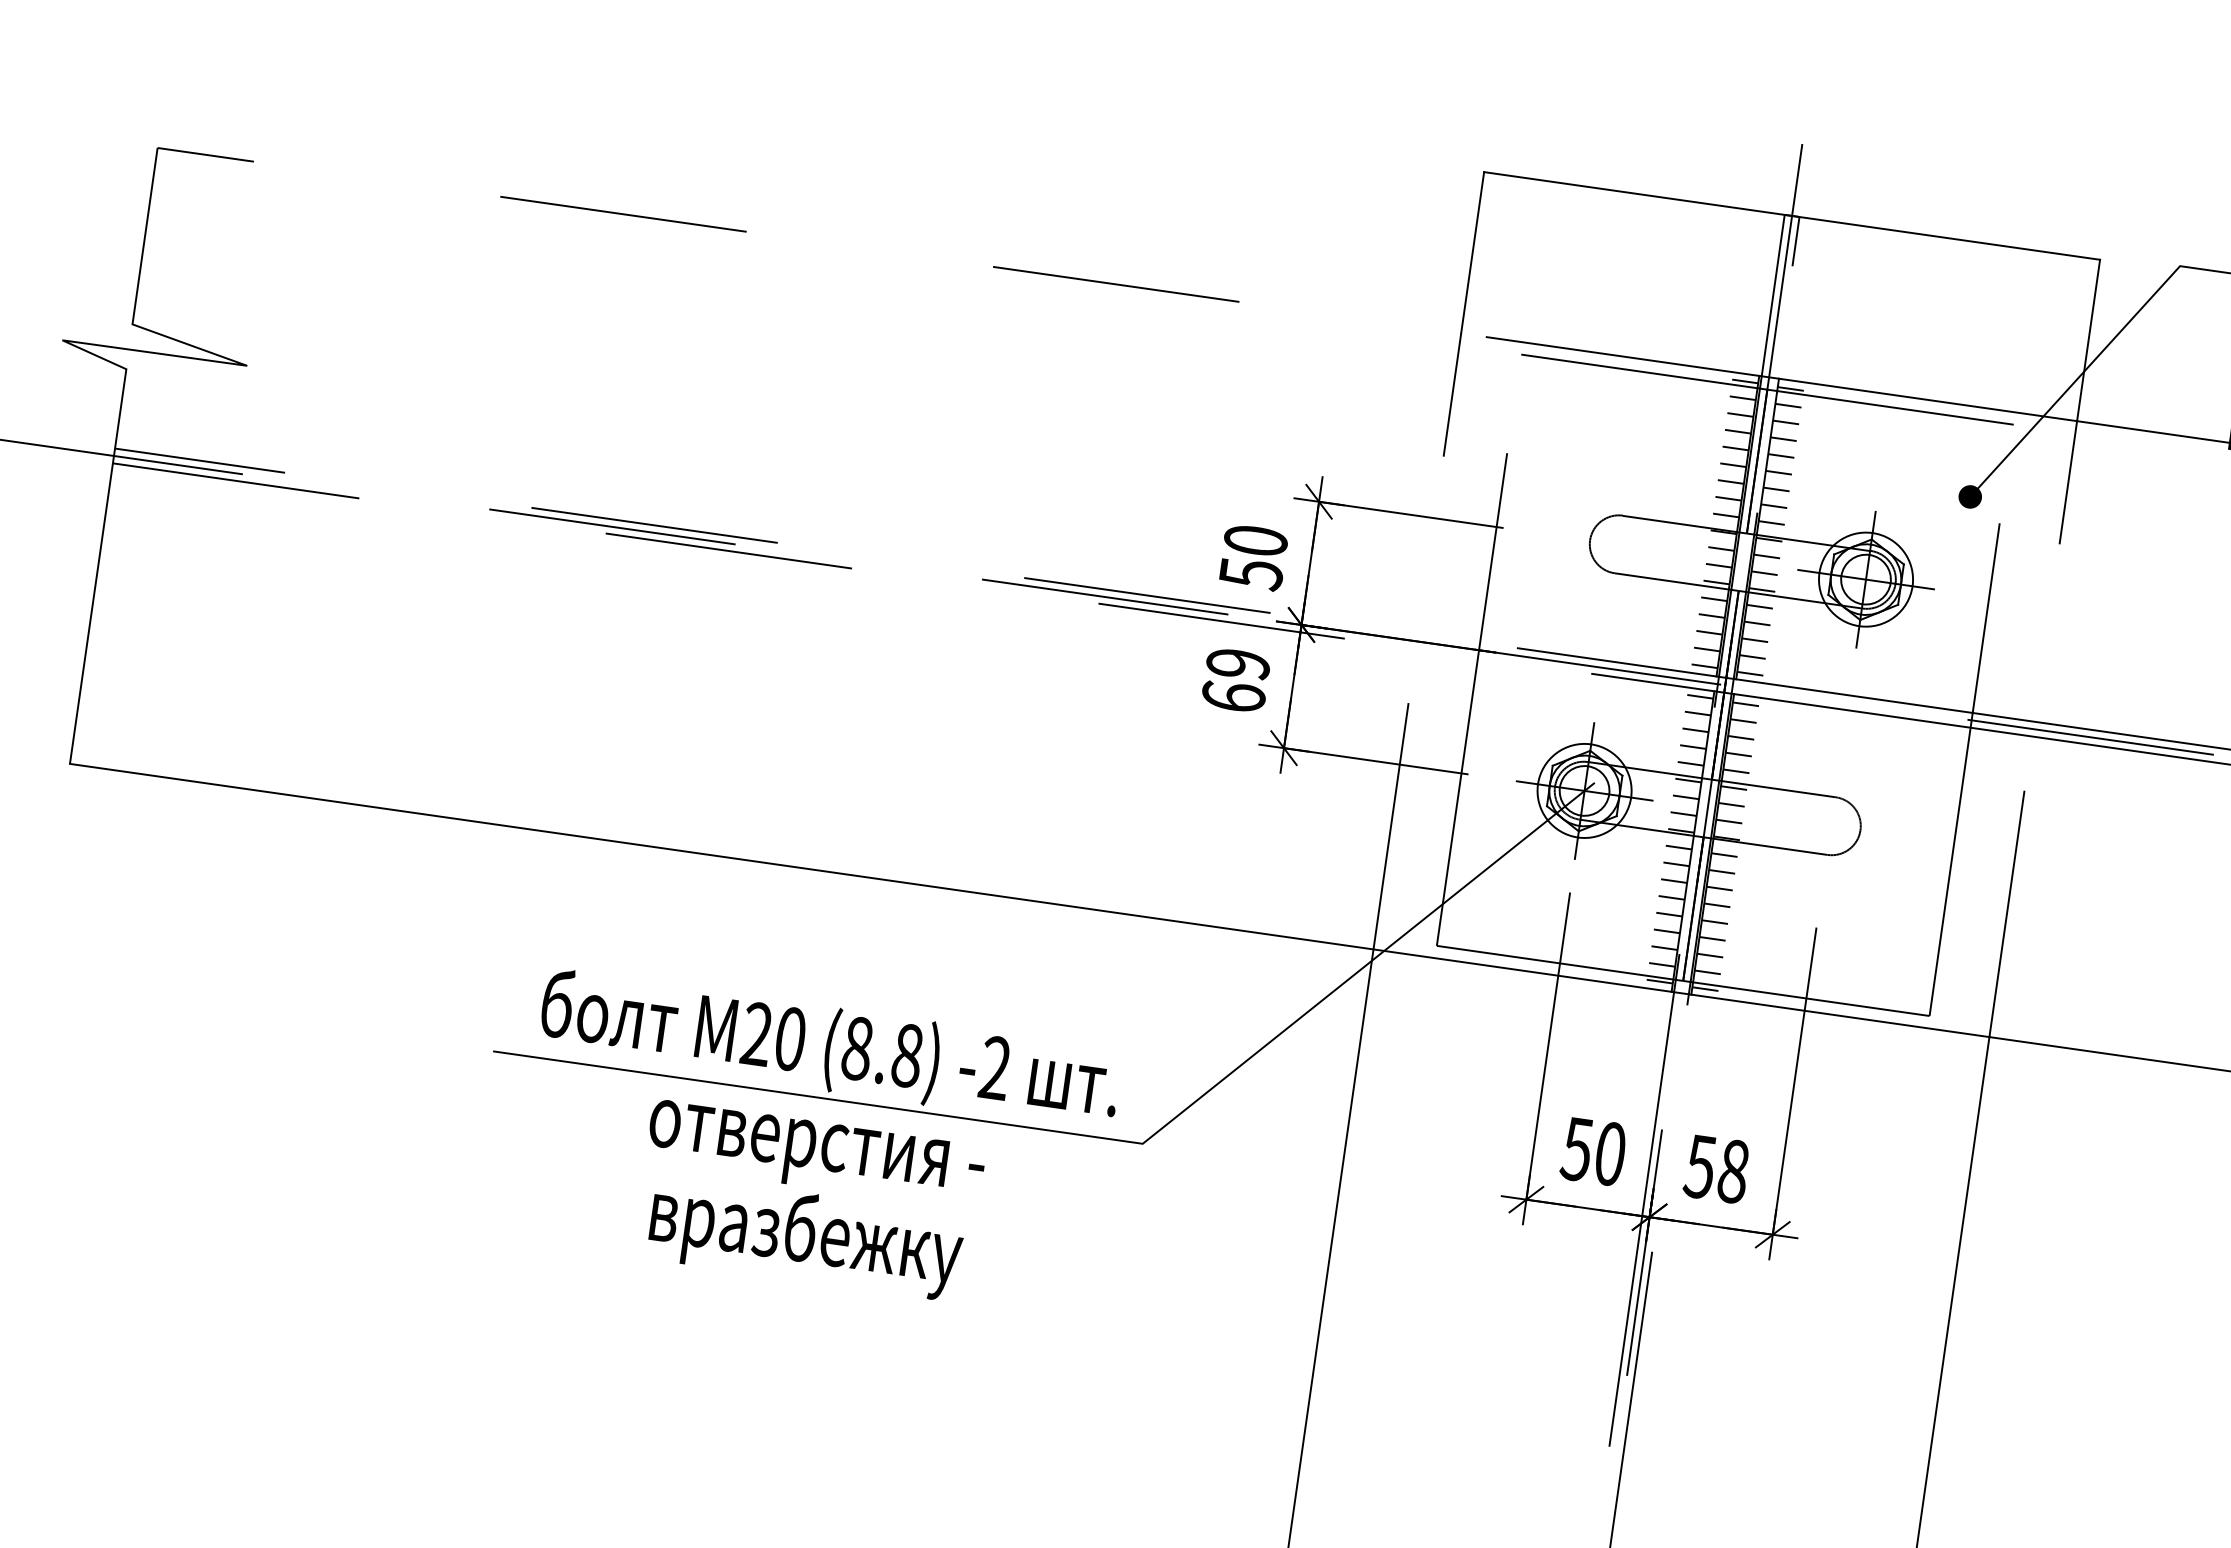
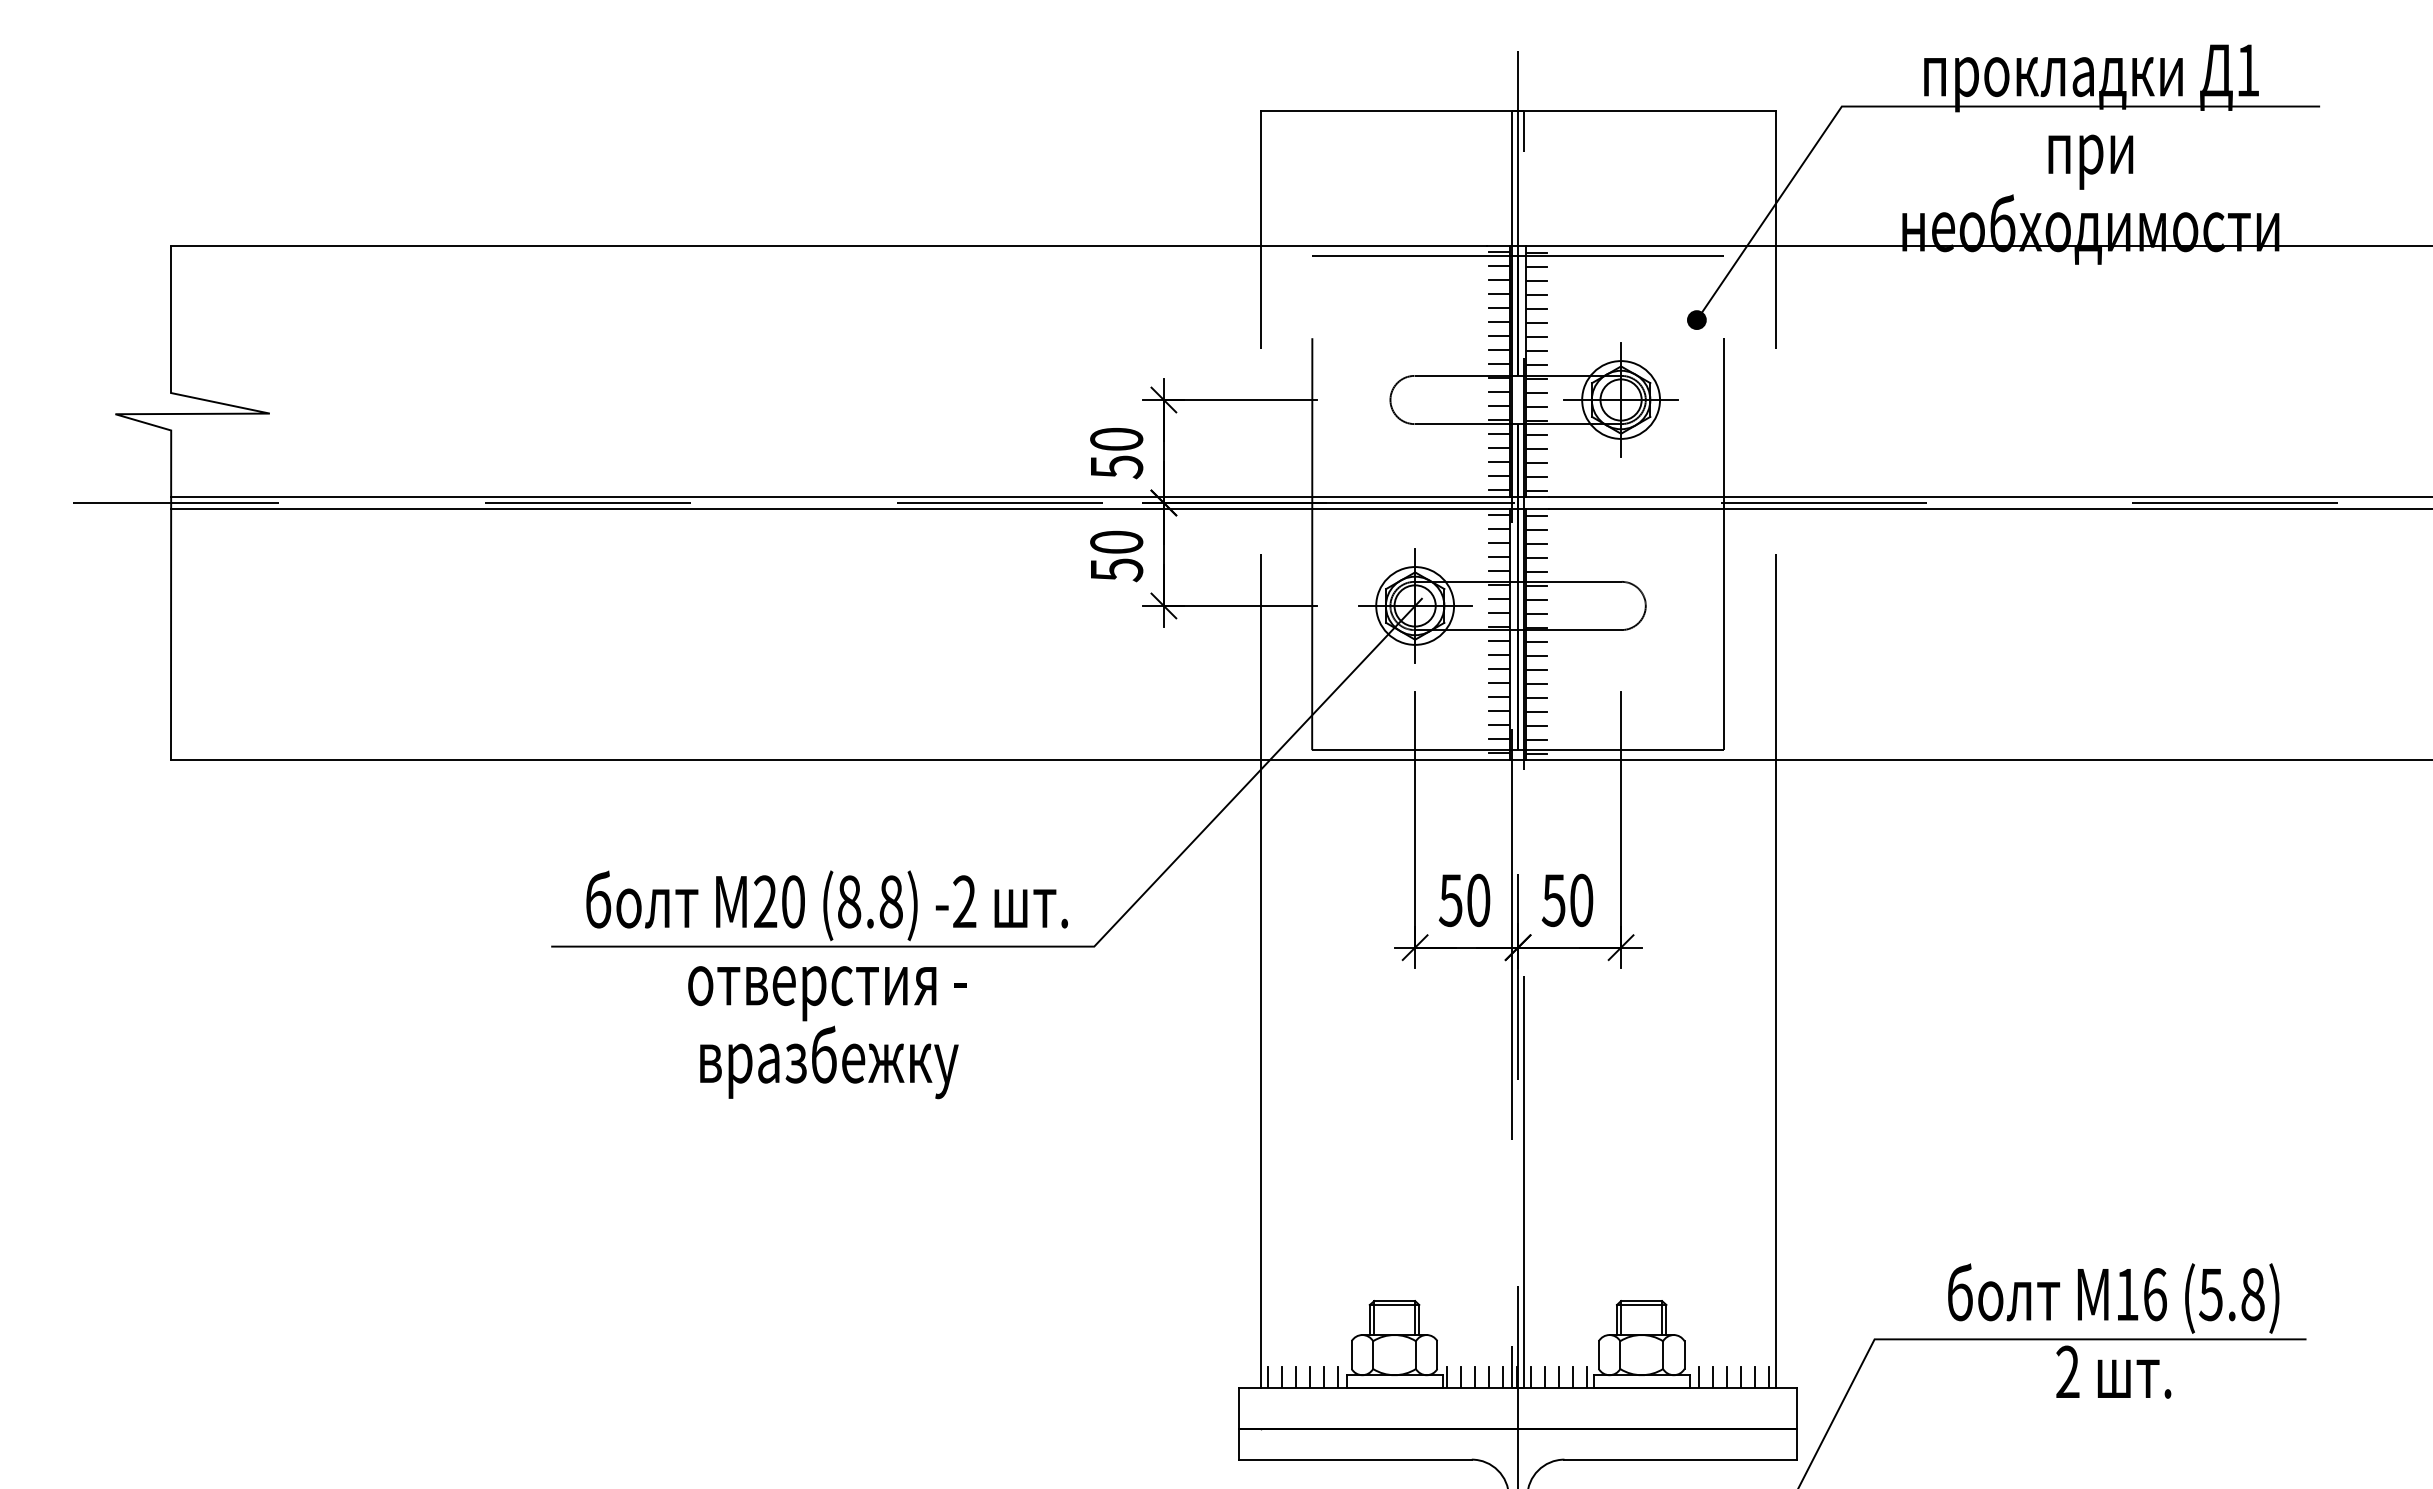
line: (944, 259) -> (828, 245), dashed -> solid
line: (939, 565) -> (860, 496), dashed -> solid
line: (937, 581) -> (860, 509), dashed -> solid
text: (1235, 680) -> (1116, 556), 69 -> 50
text: (1733, 1170) -> (1581, 899), 58 -> 50

